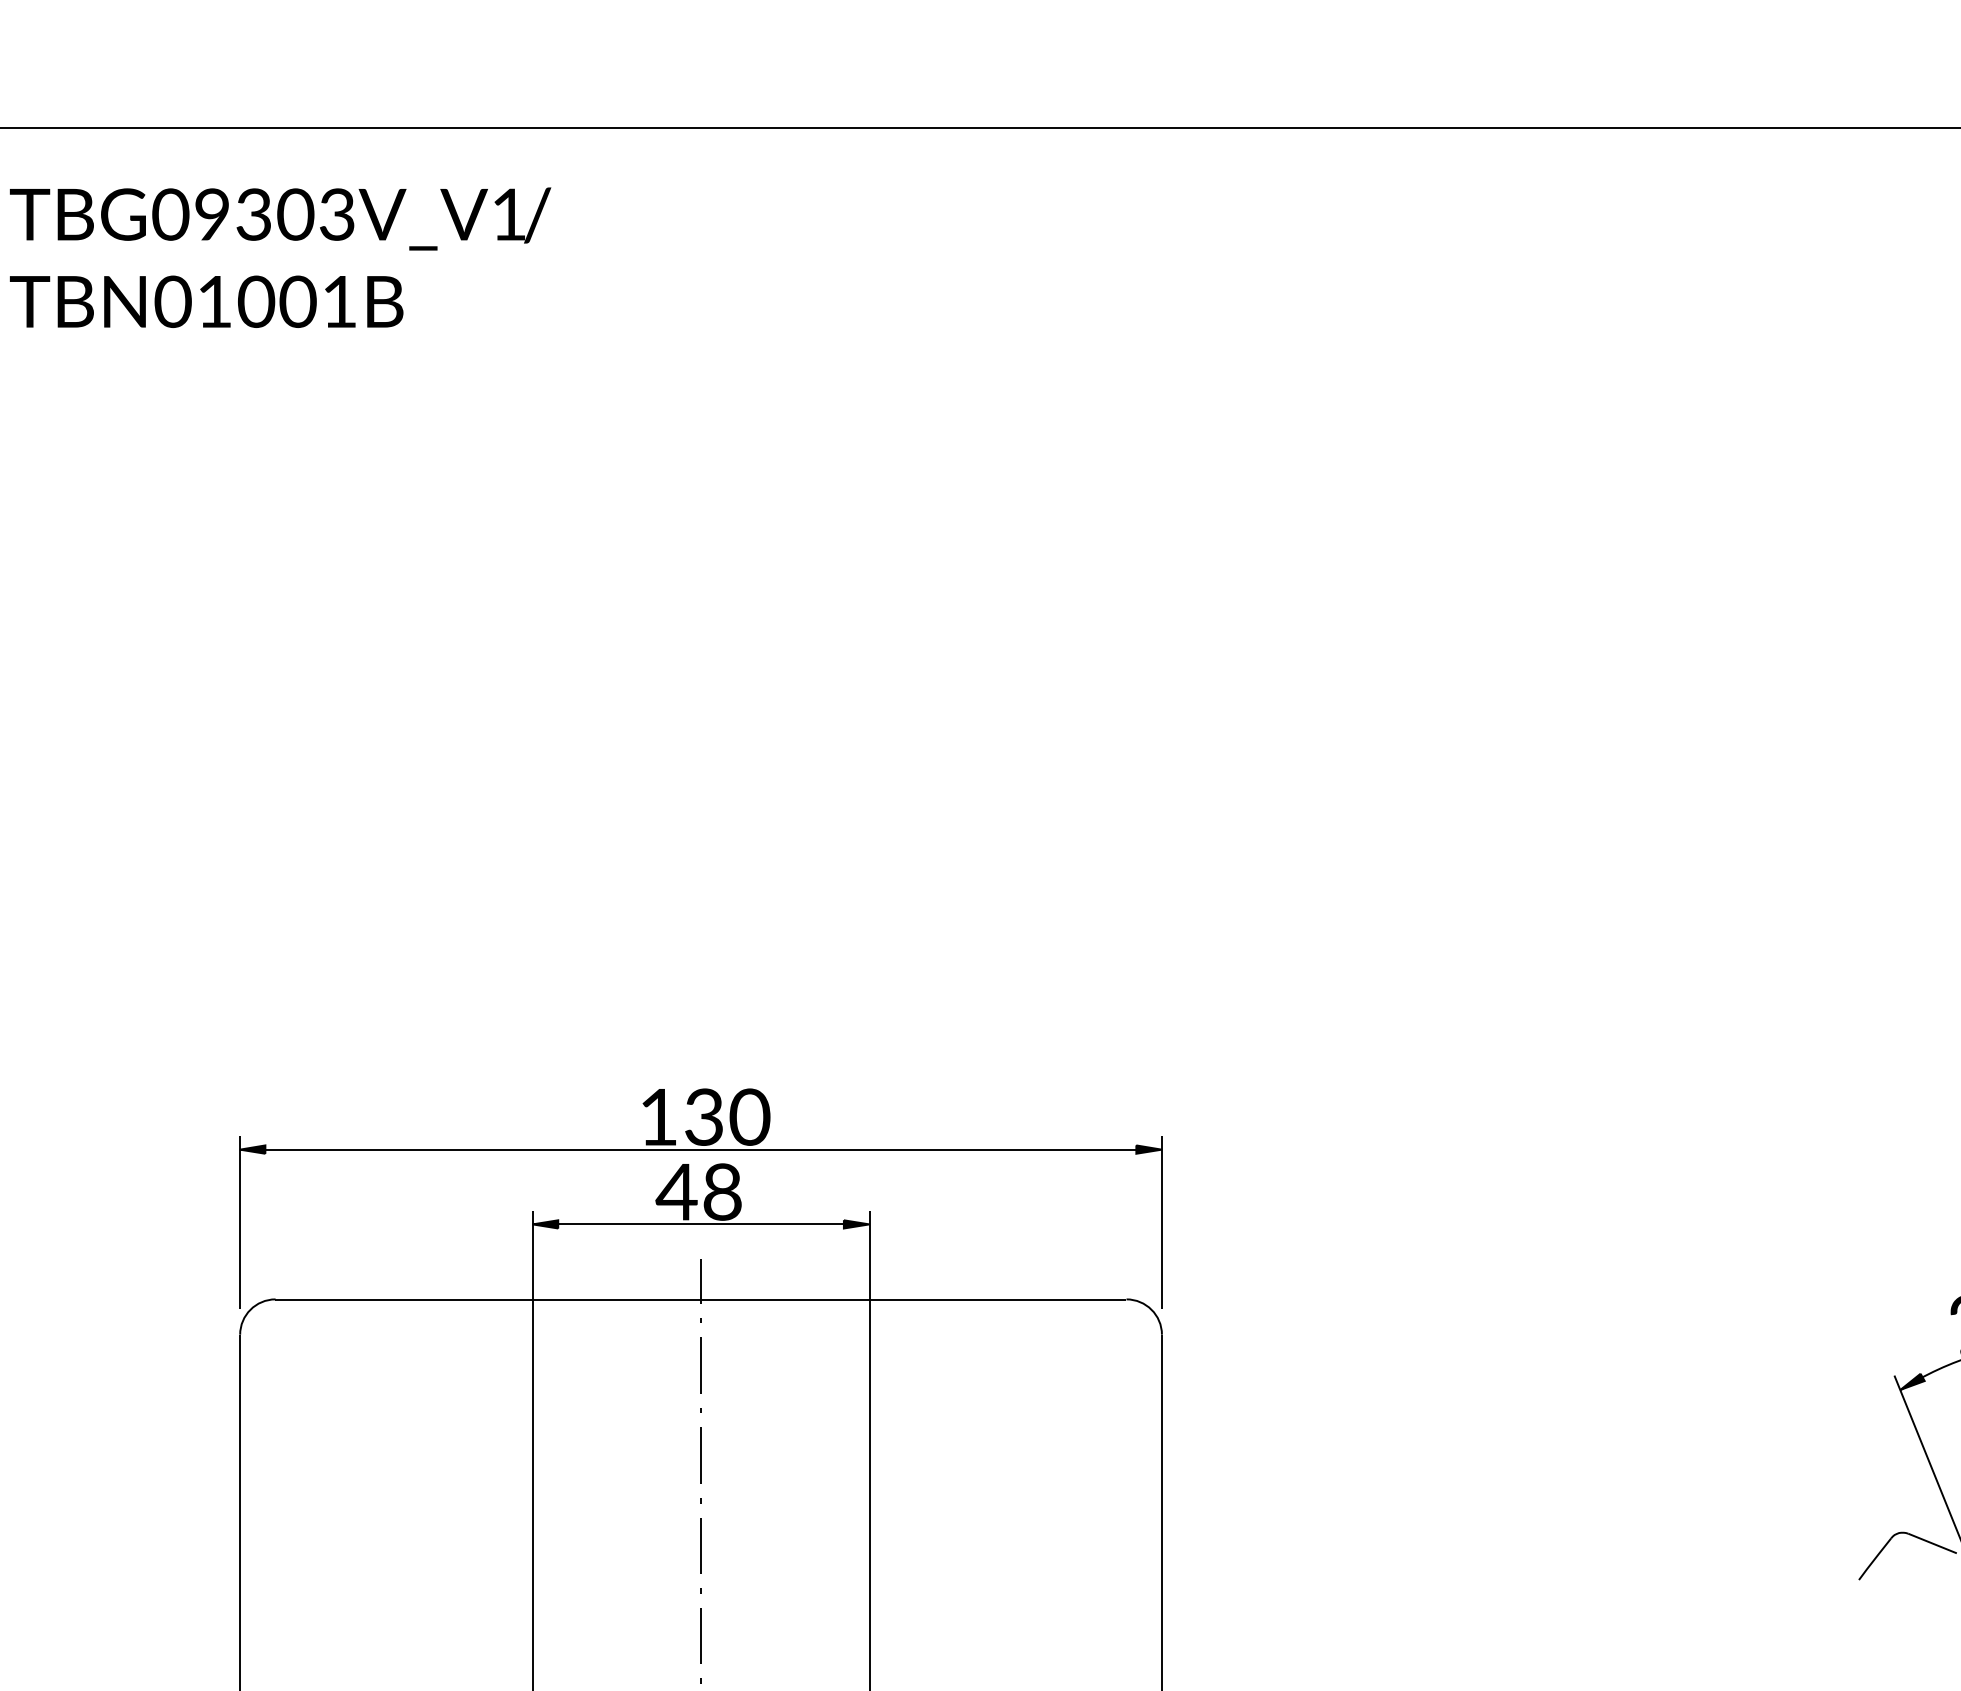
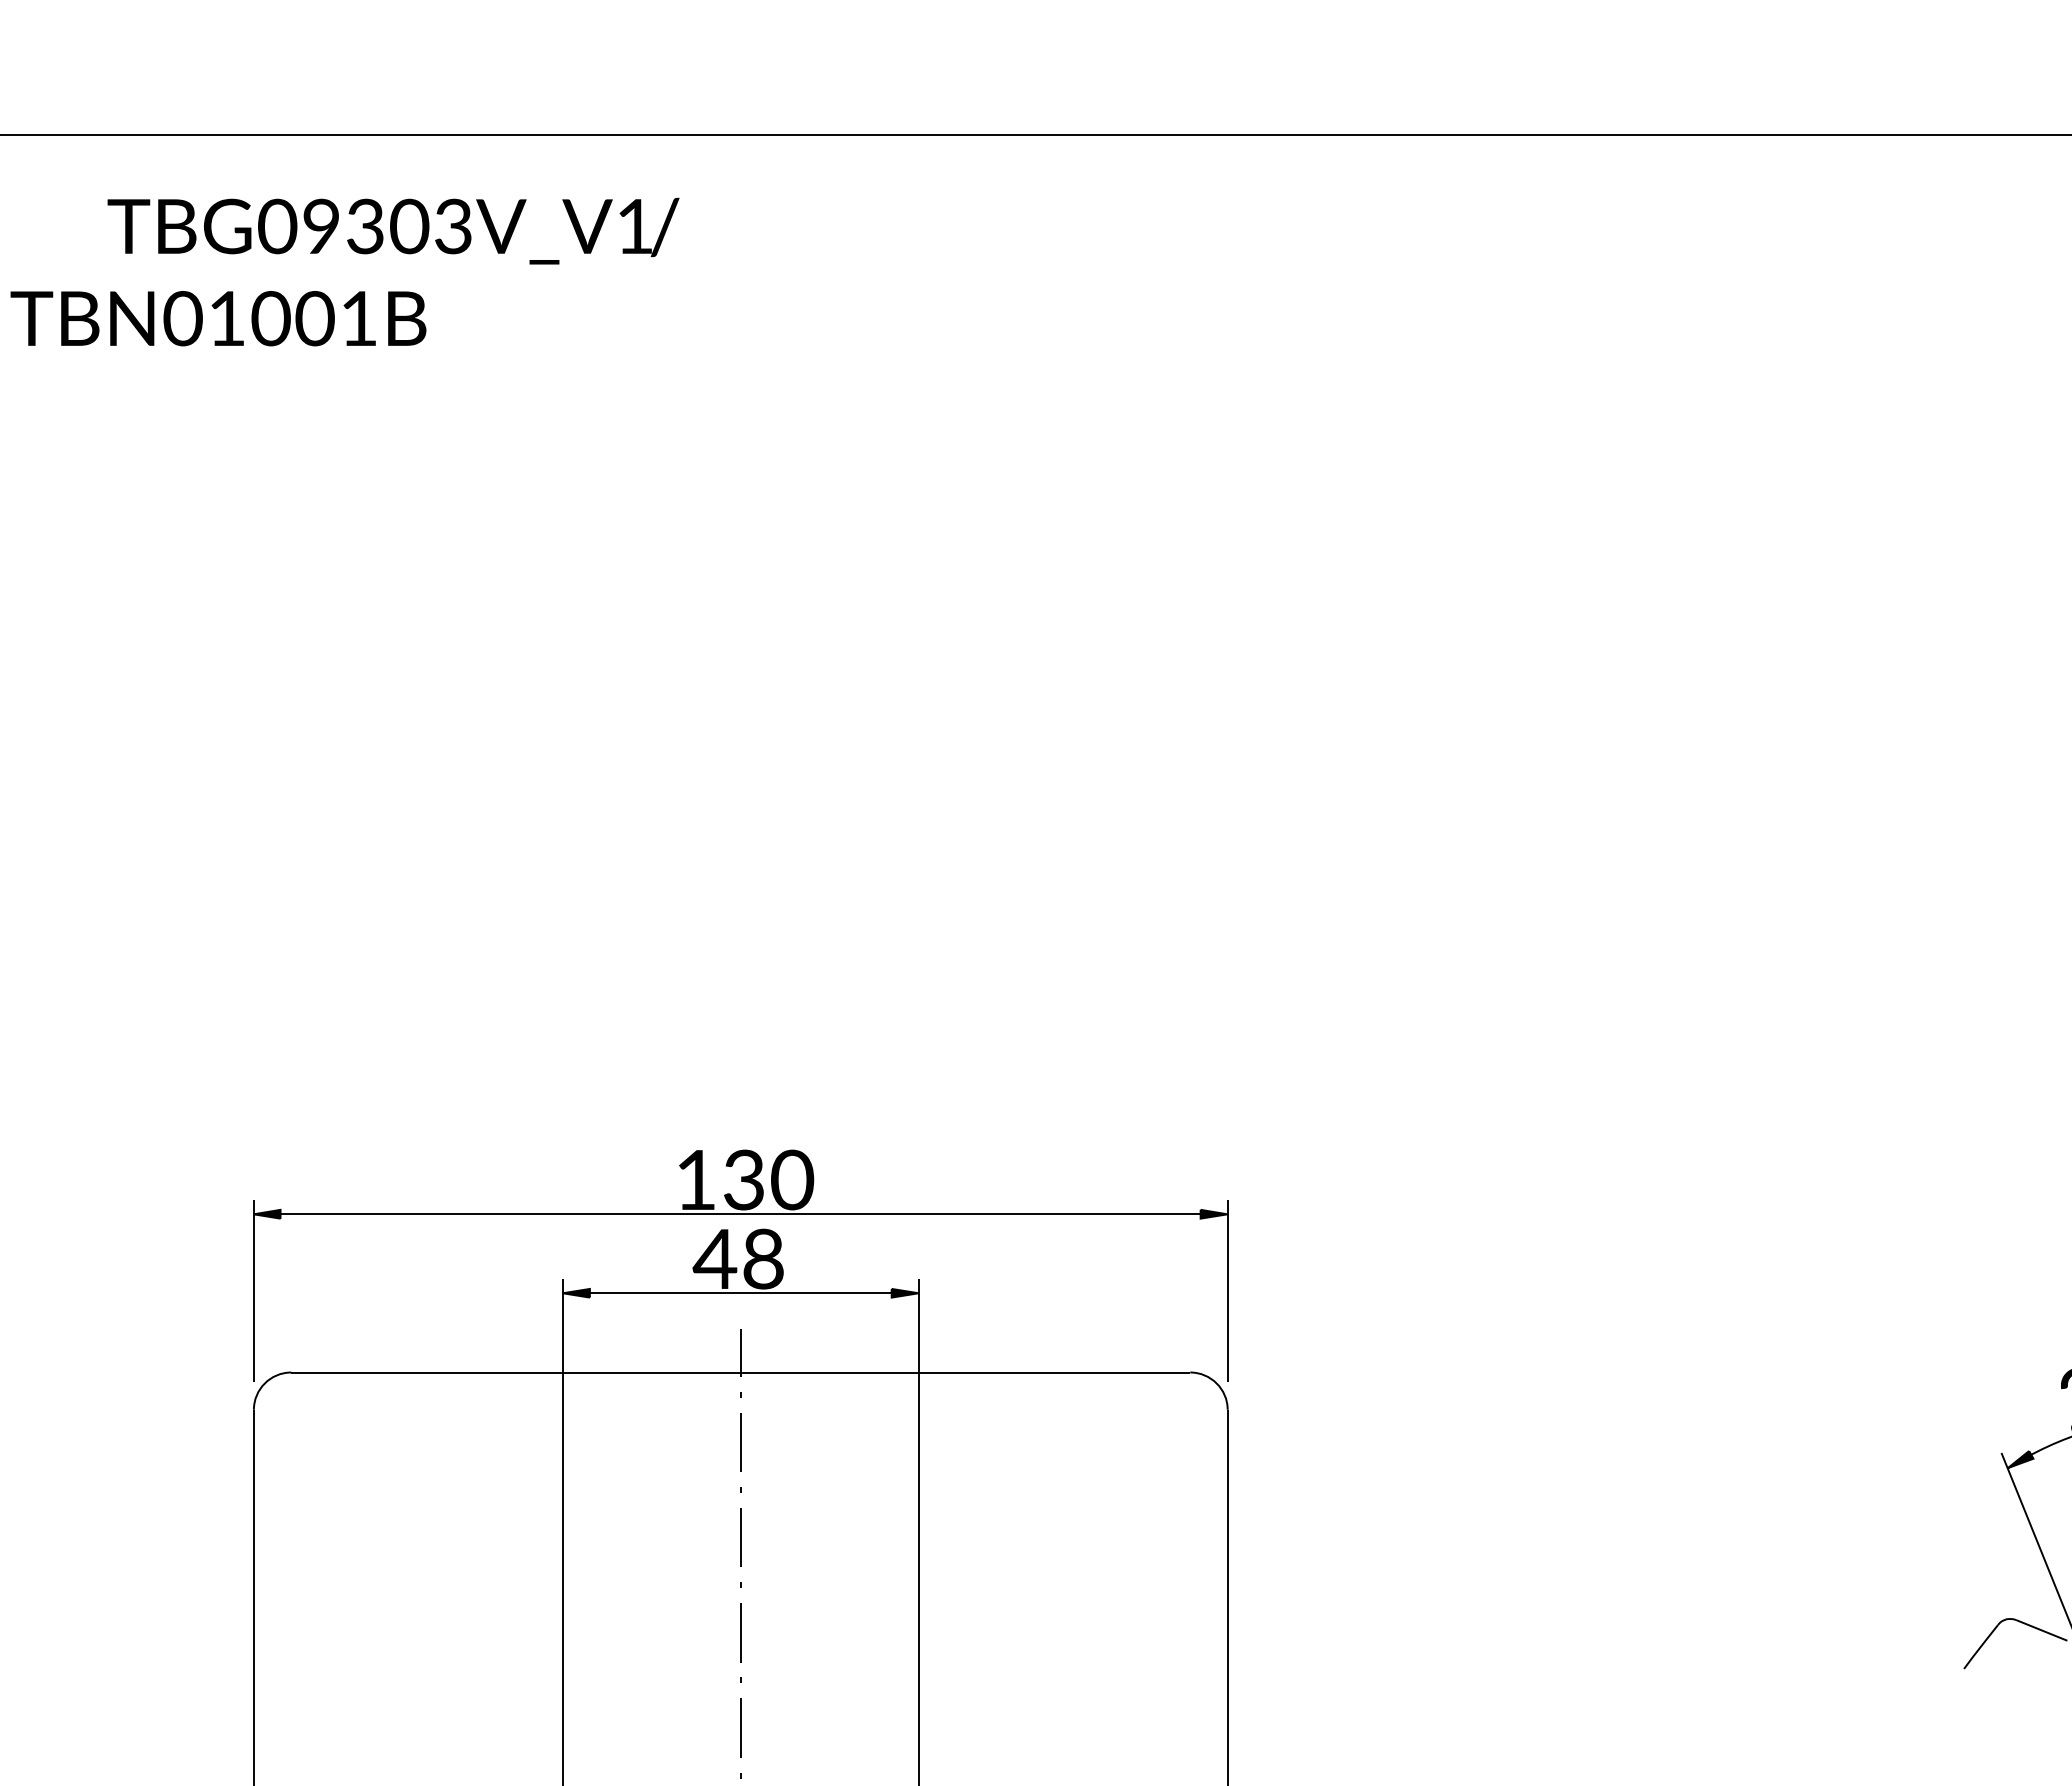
text: (280, 218) -> (393, 230), moved

